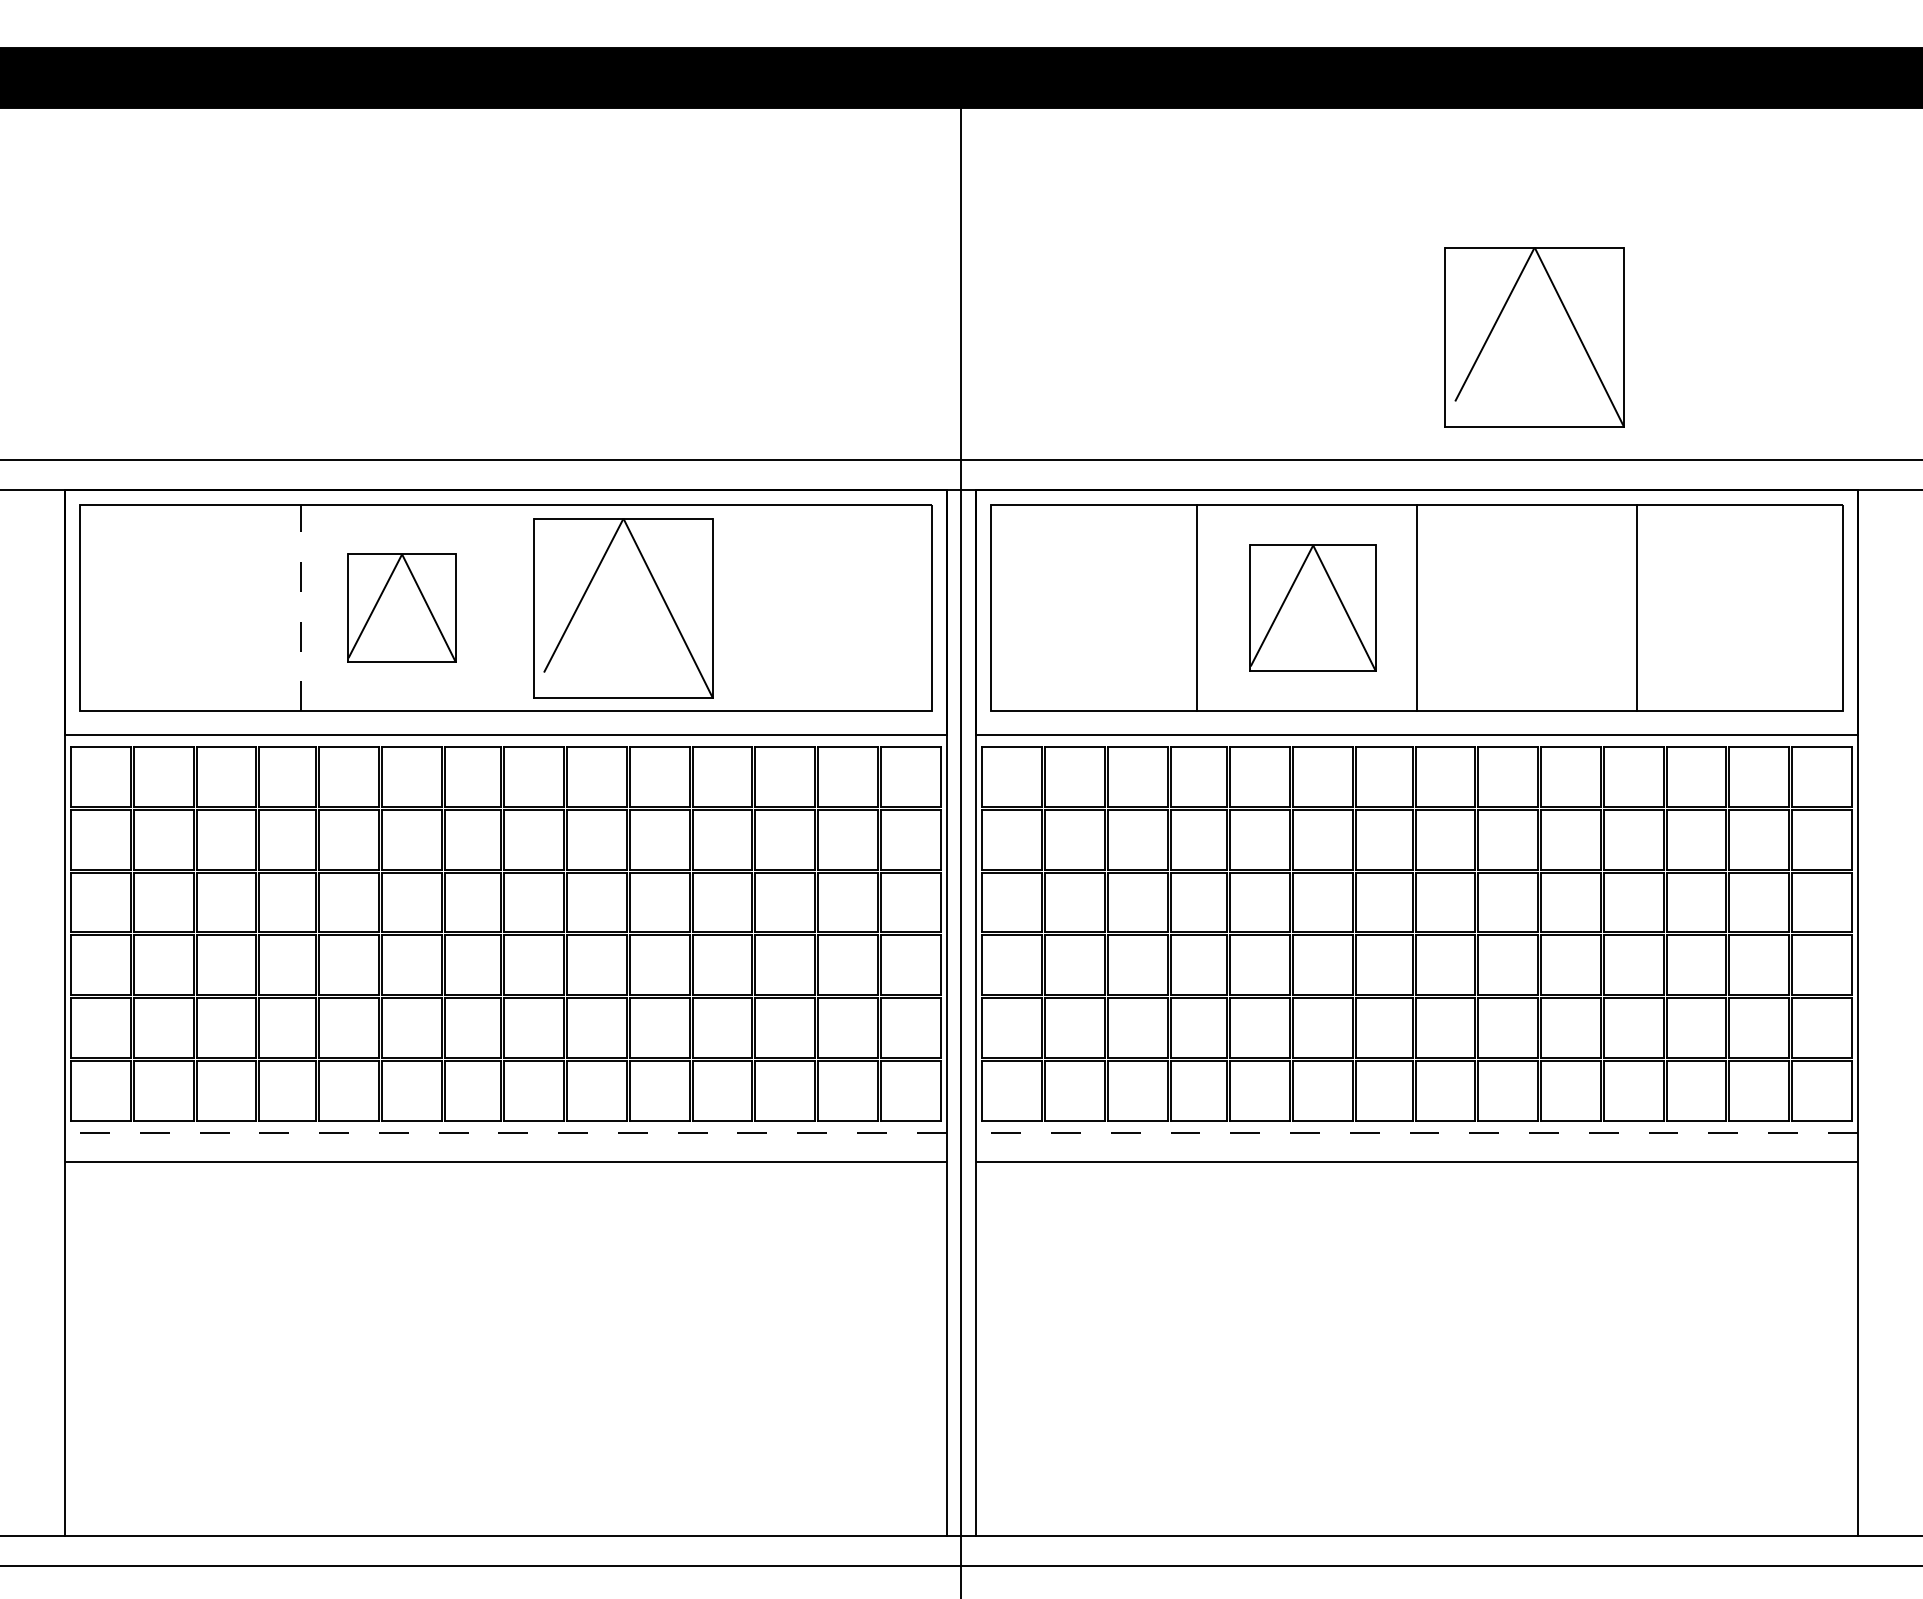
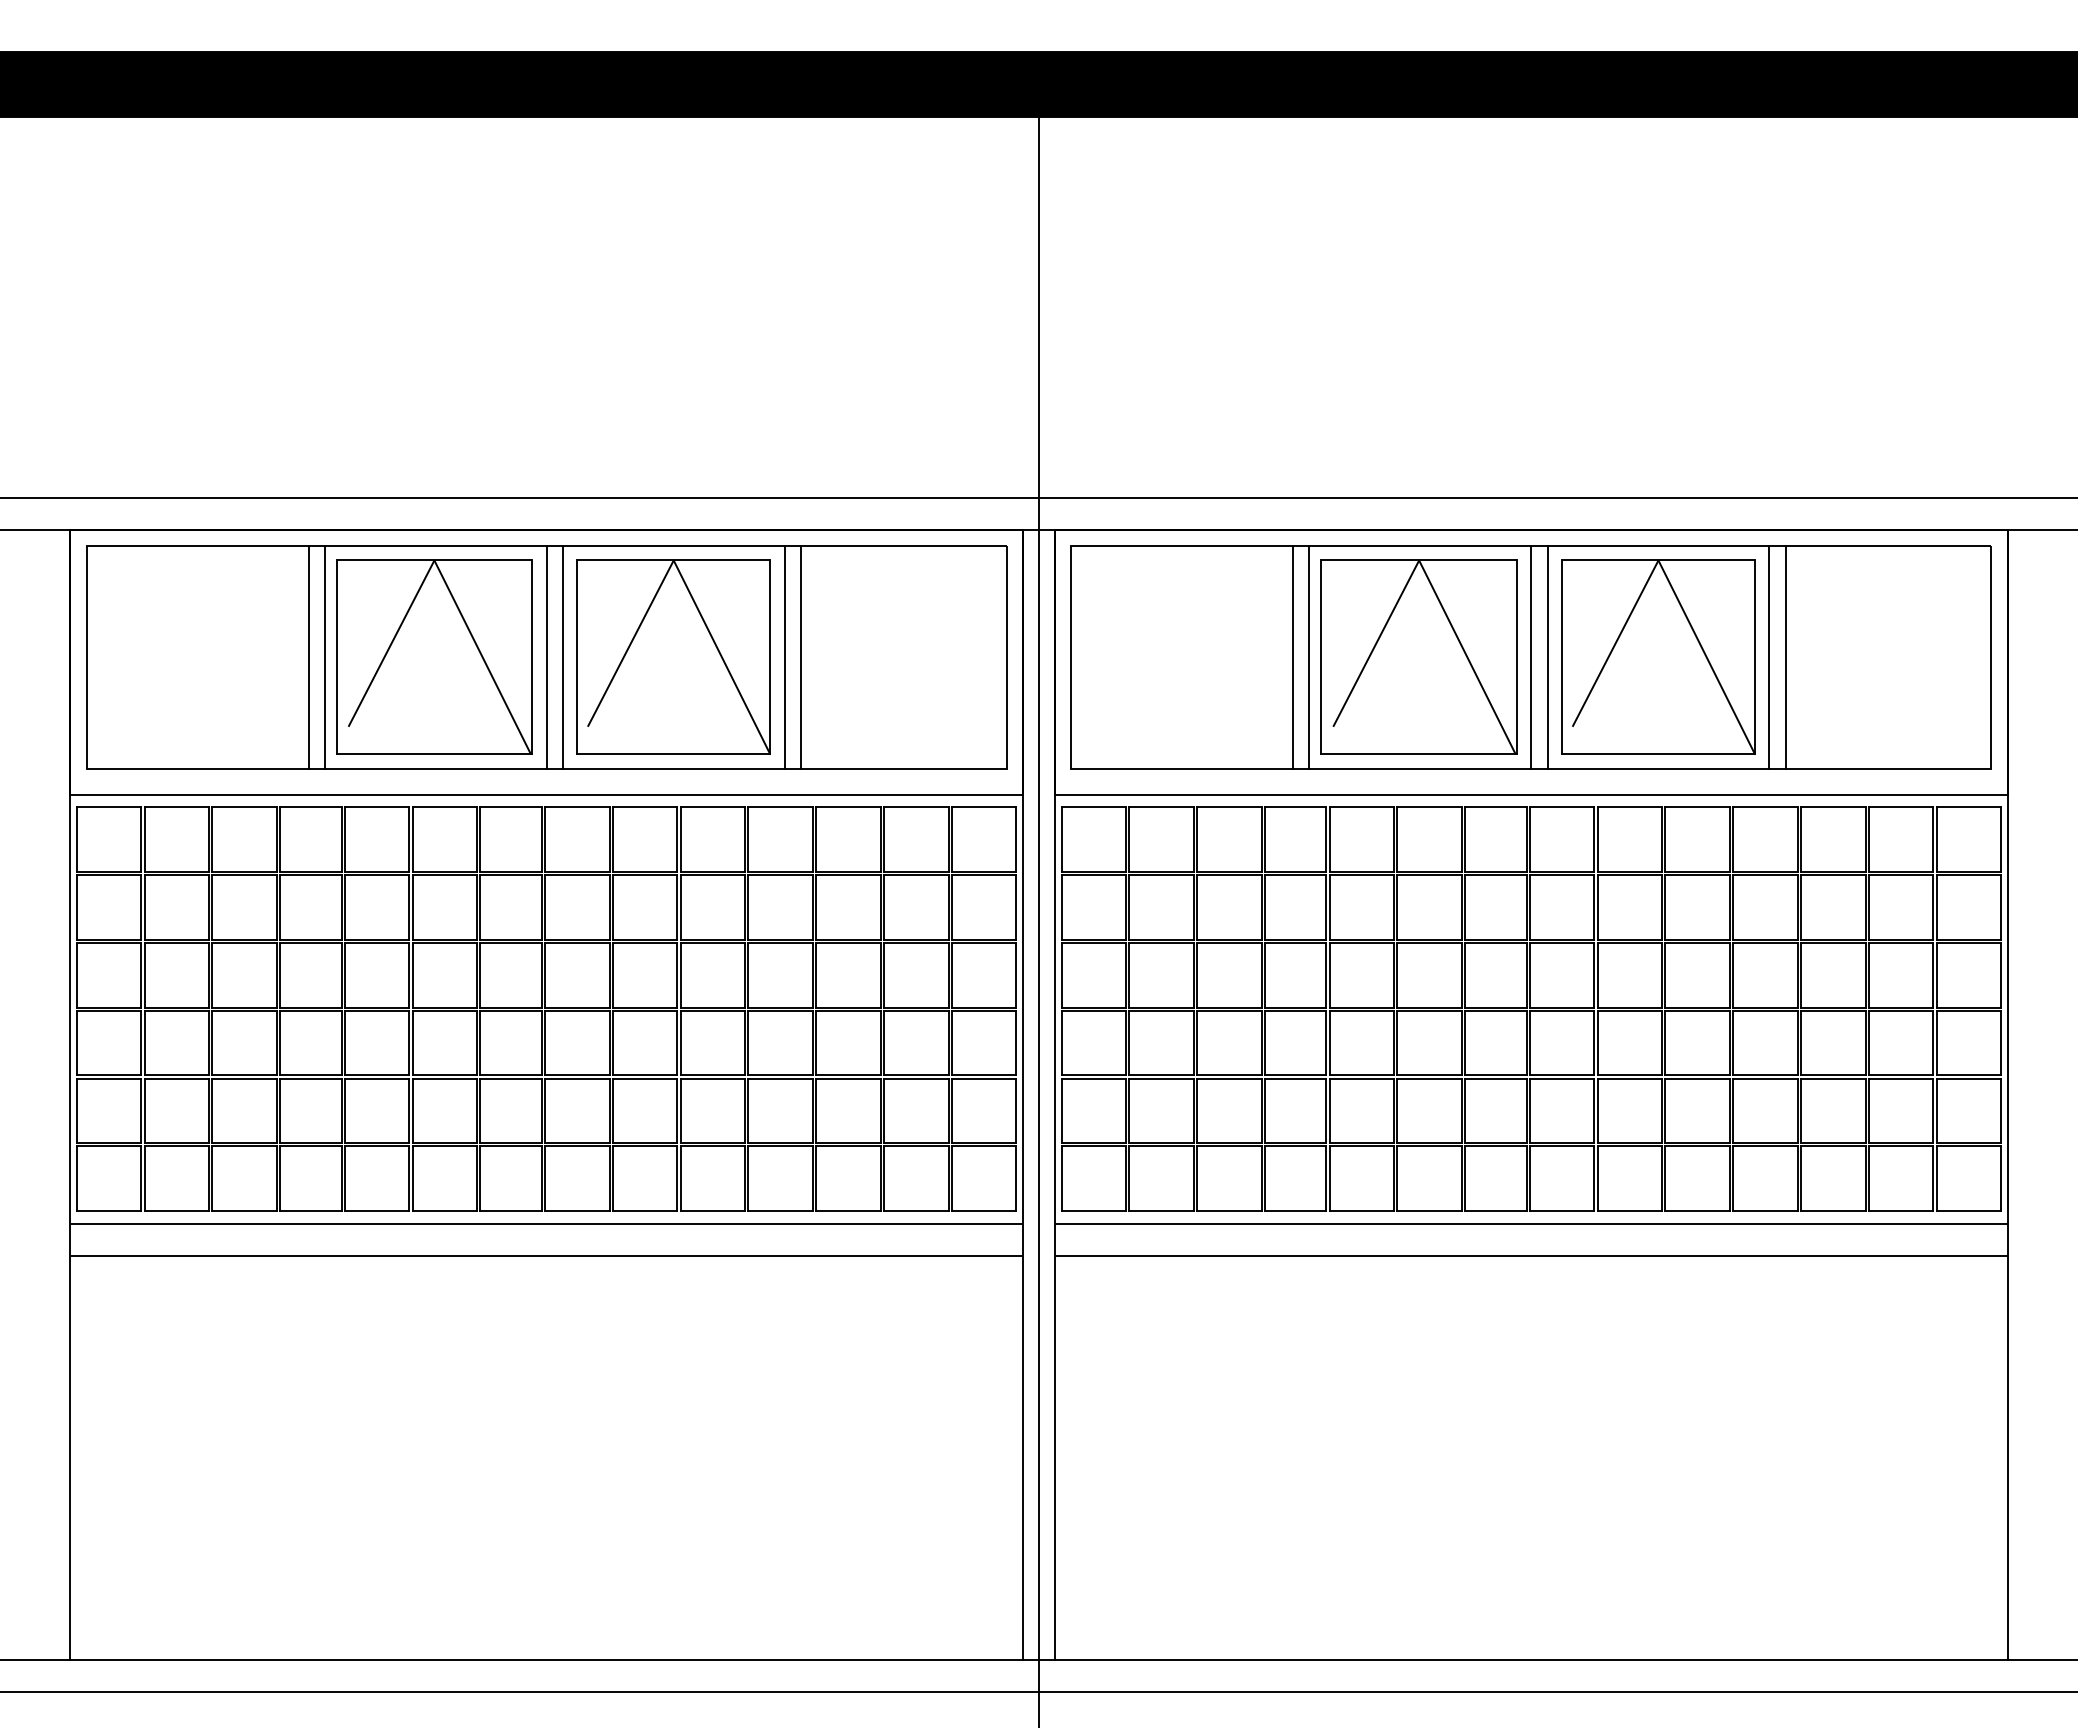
part: (1534, 336) -> (1658, 656), moved
line: (285, 607) -> (308, 656), added
line: (300, 607) -> (324, 656), dashed -> solid
part: (402, 607) -> (434, 656), size x1.67
line: (505, 607) -> (546, 656), added
line: (520, 607) -> (562, 656), added
line: (726, 607) -> (784, 656), added
line: (740, 607) -> (800, 656), added
line: (1211, 607) -> (1309, 656), added
part: (1312, 607) -> (1418, 656), size x1.43
line: (1432, 607) -> (1547, 656), added
line: (1652, 607) -> (1785, 656), added
line: (505, 1132) -> (546, 1223), dashed -> solid
line: (1416, 1132) -> (1530, 1223), dashed -> solid

